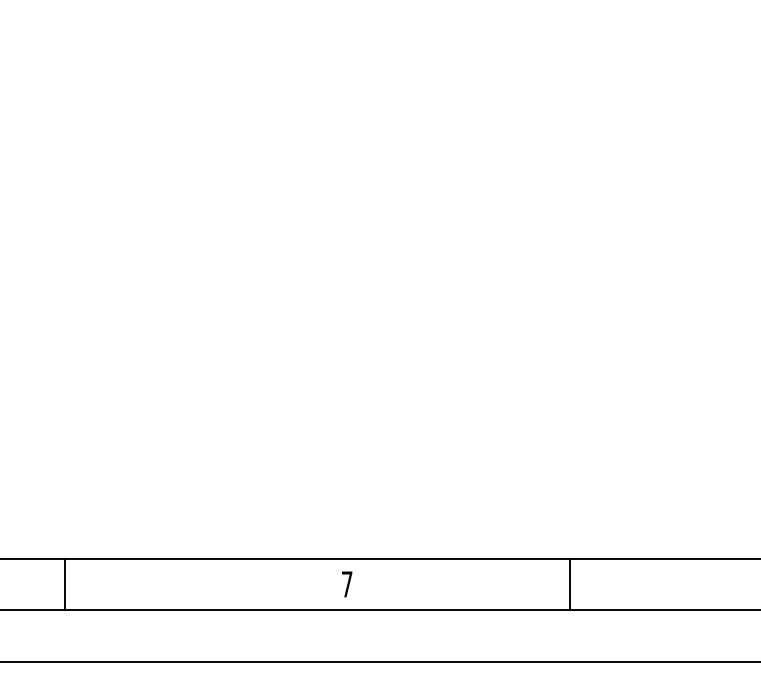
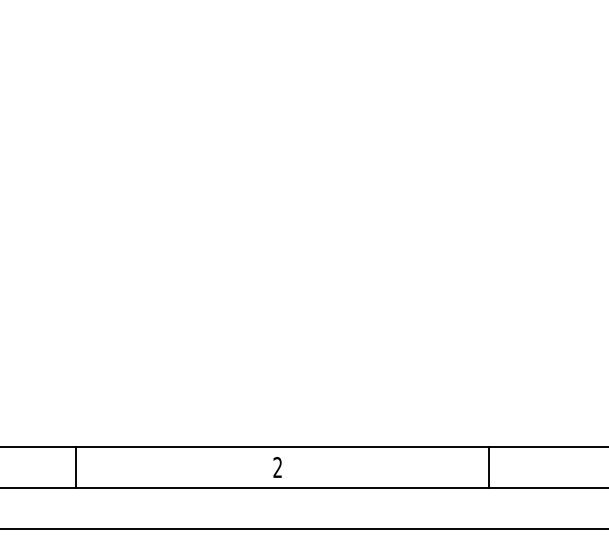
line: (64, 584) -> (75, 467), moved
text: (346, 584) -> (277, 467), 7 -> 2
line: (569, 584) -> (488, 467), moved

